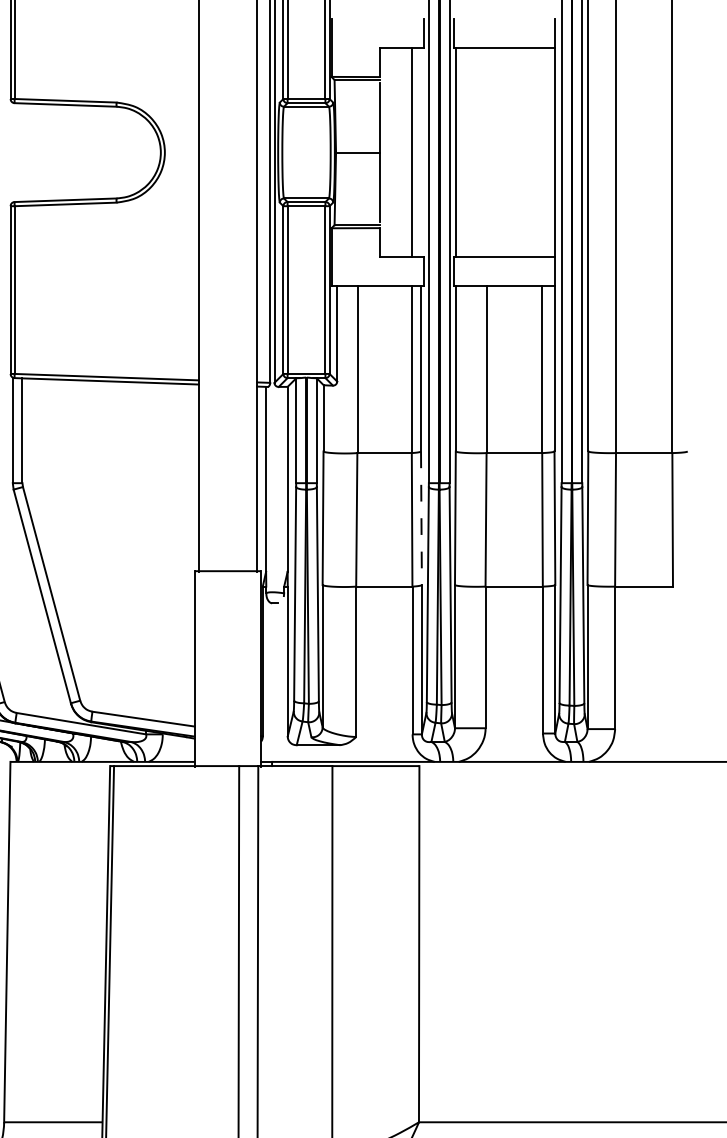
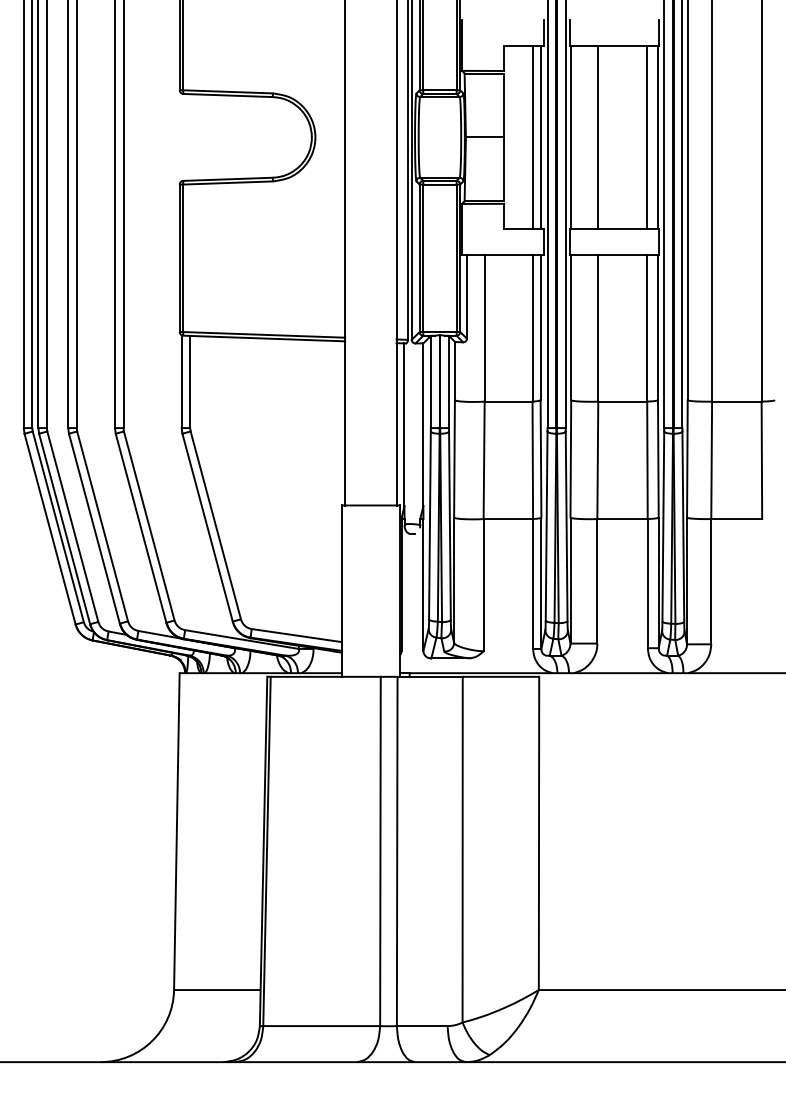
line: (420, 152) -> (540, 137), added
line: (486, 152) -> (598, 137), added
line: (542, 152) -> (647, 137), added
line: (422, 517) -> (541, 458), dashed -> solid

